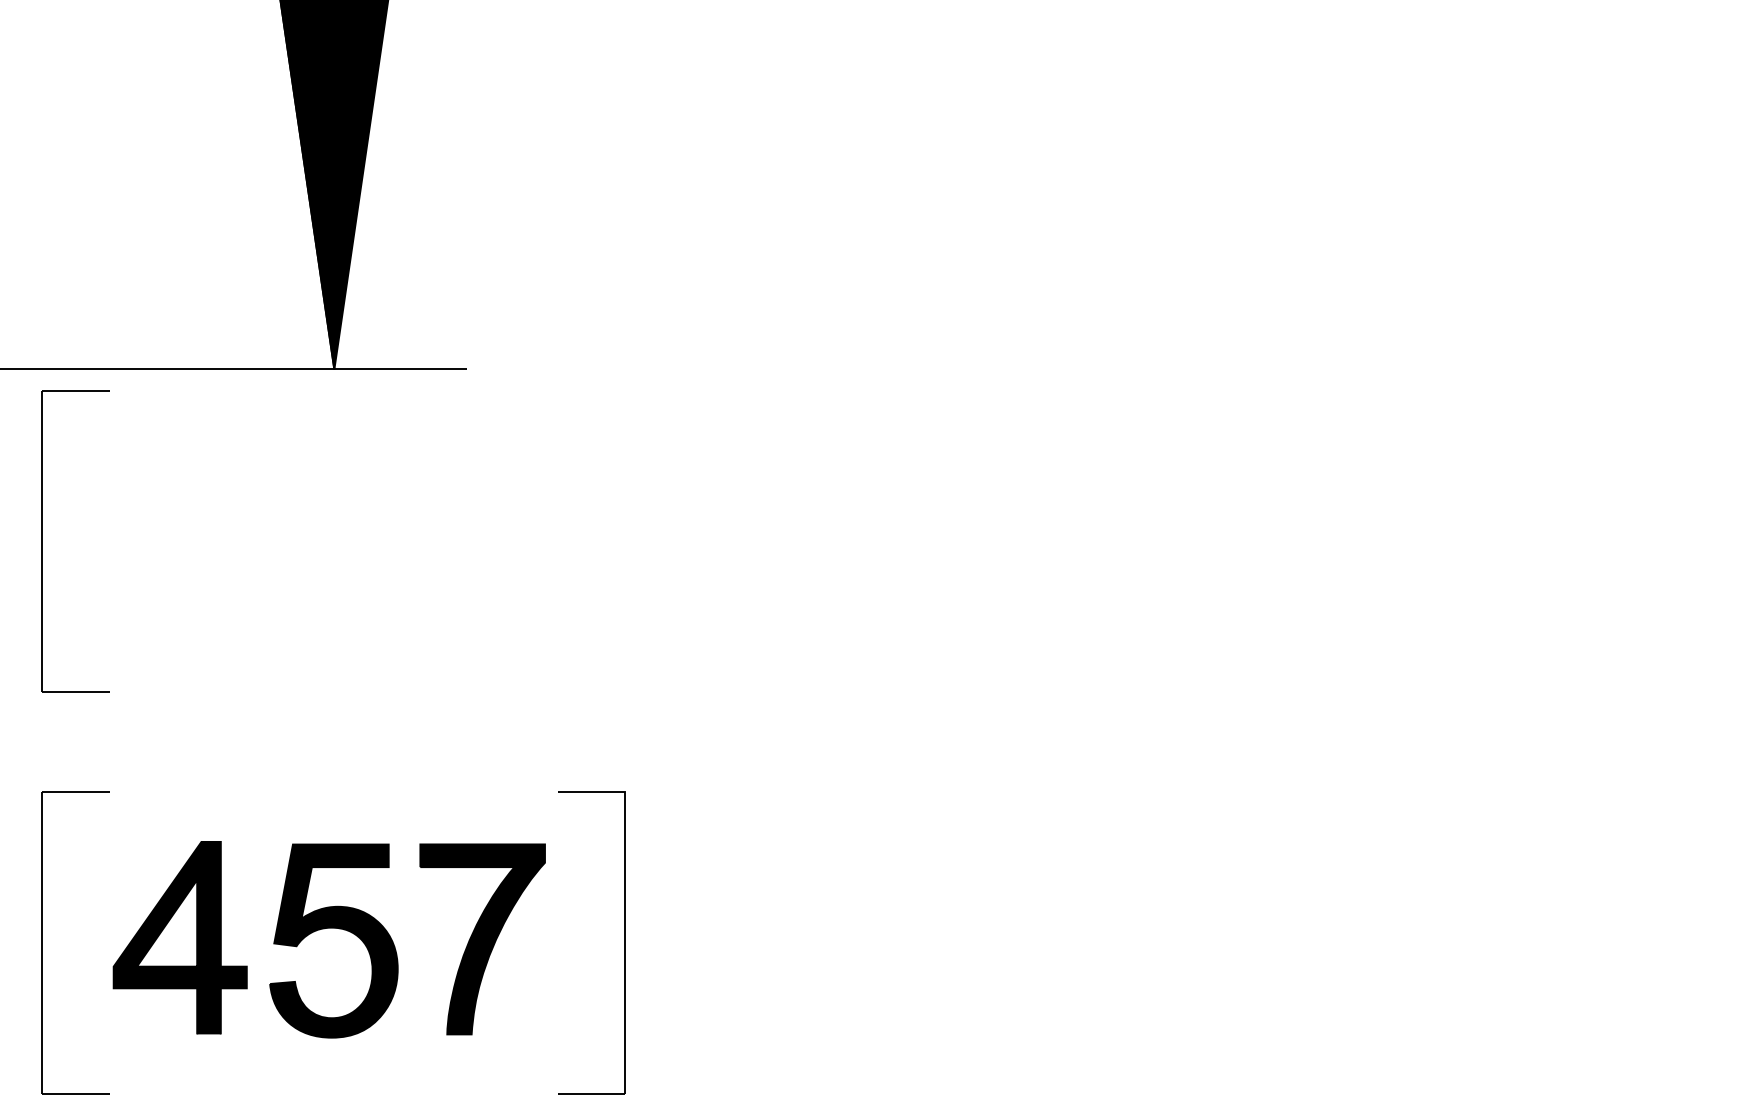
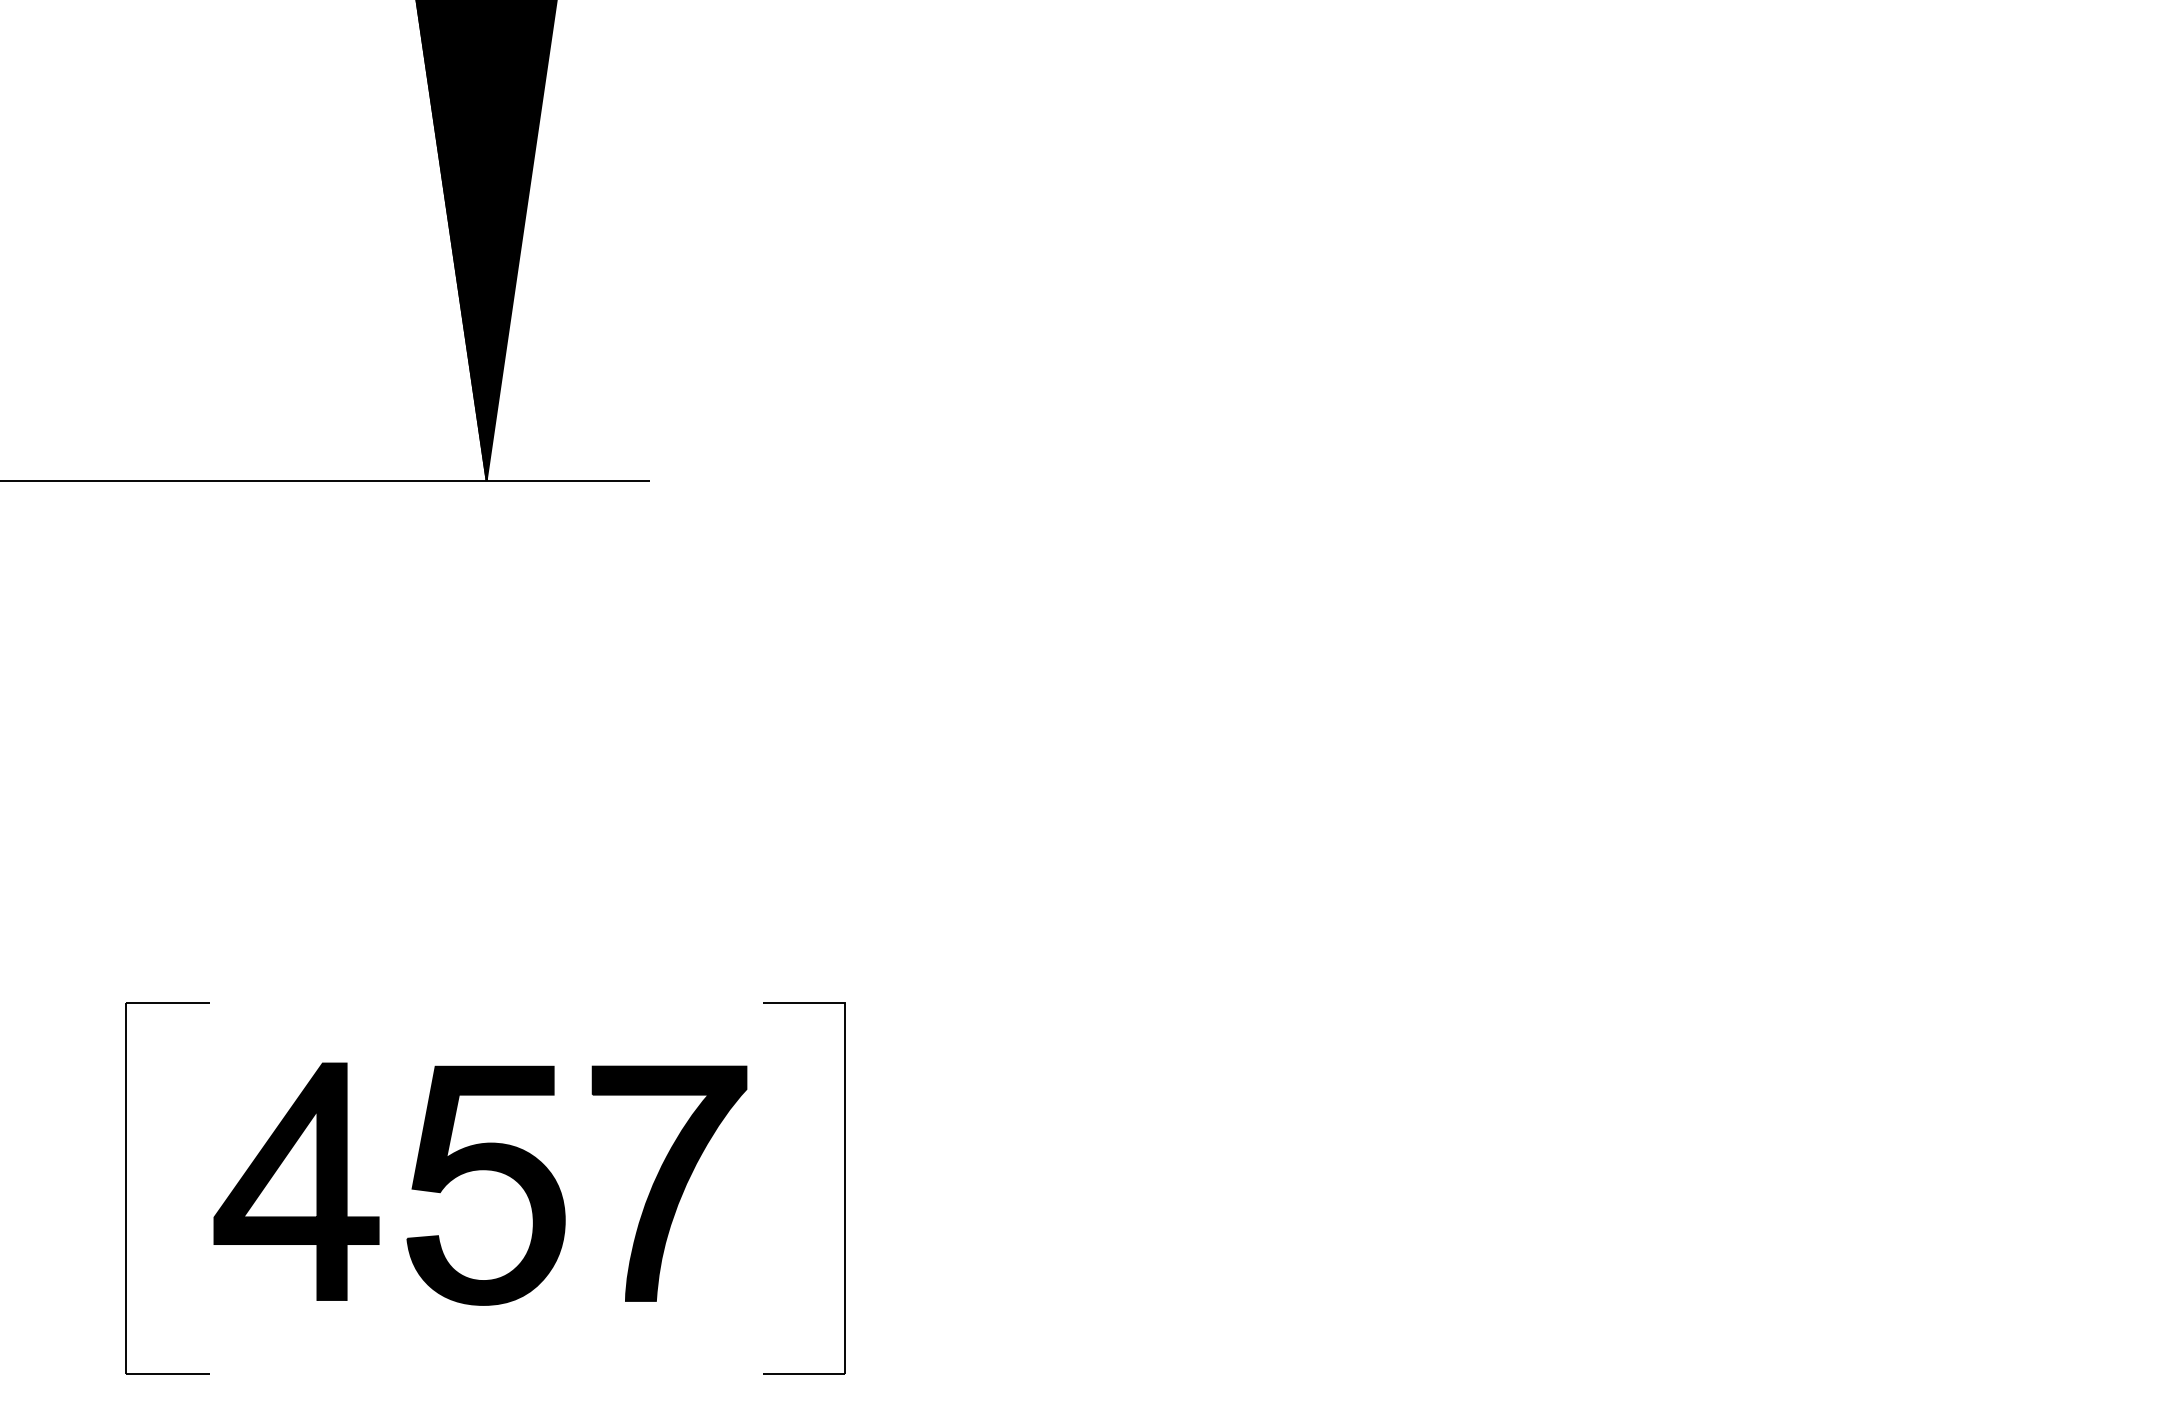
part: (42, 541) -> (126, 693), removed

